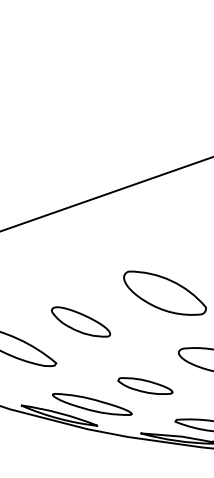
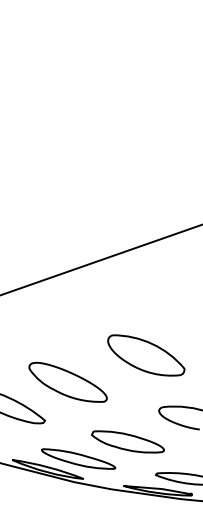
part: (80, 321) -> (67, 381), size x1.43
part: (144, 385) -> (127, 441), size x1.43

